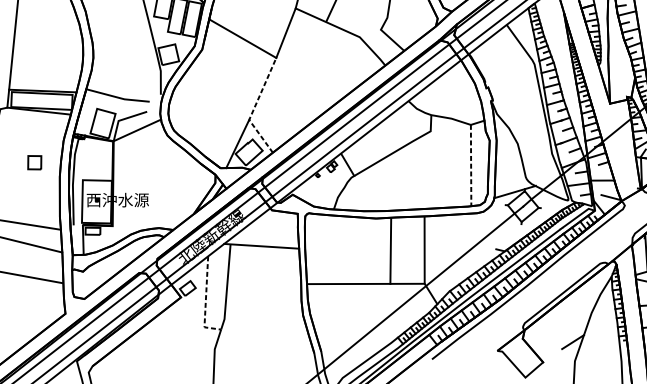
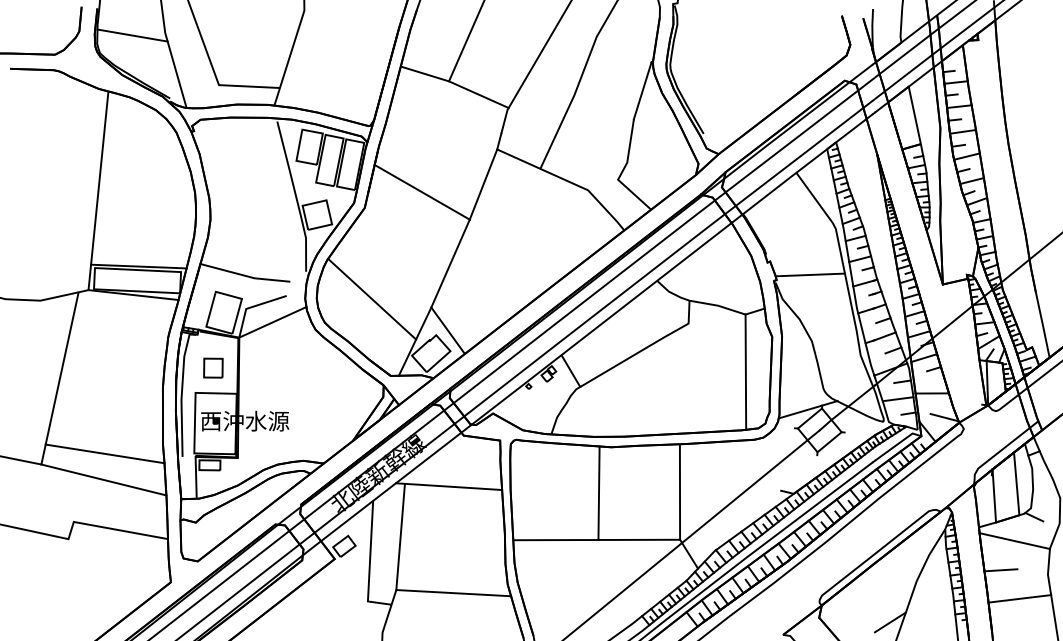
line: (516, 96) -> (809, 274), added
line: (254, 107) -> (438, 290), dashed -> solid
line: (207, 113) -> (372, 298), added
part: (34, 162) -> (213, 367), moved
line: (470, 165) -> (745, 372), dashed -> solid
line: (390, 250) -> (598, 492), moved
line: (205, 300) -> (369, 563), dashed -> solid
line: (264, 321) -> (453, 593), added

